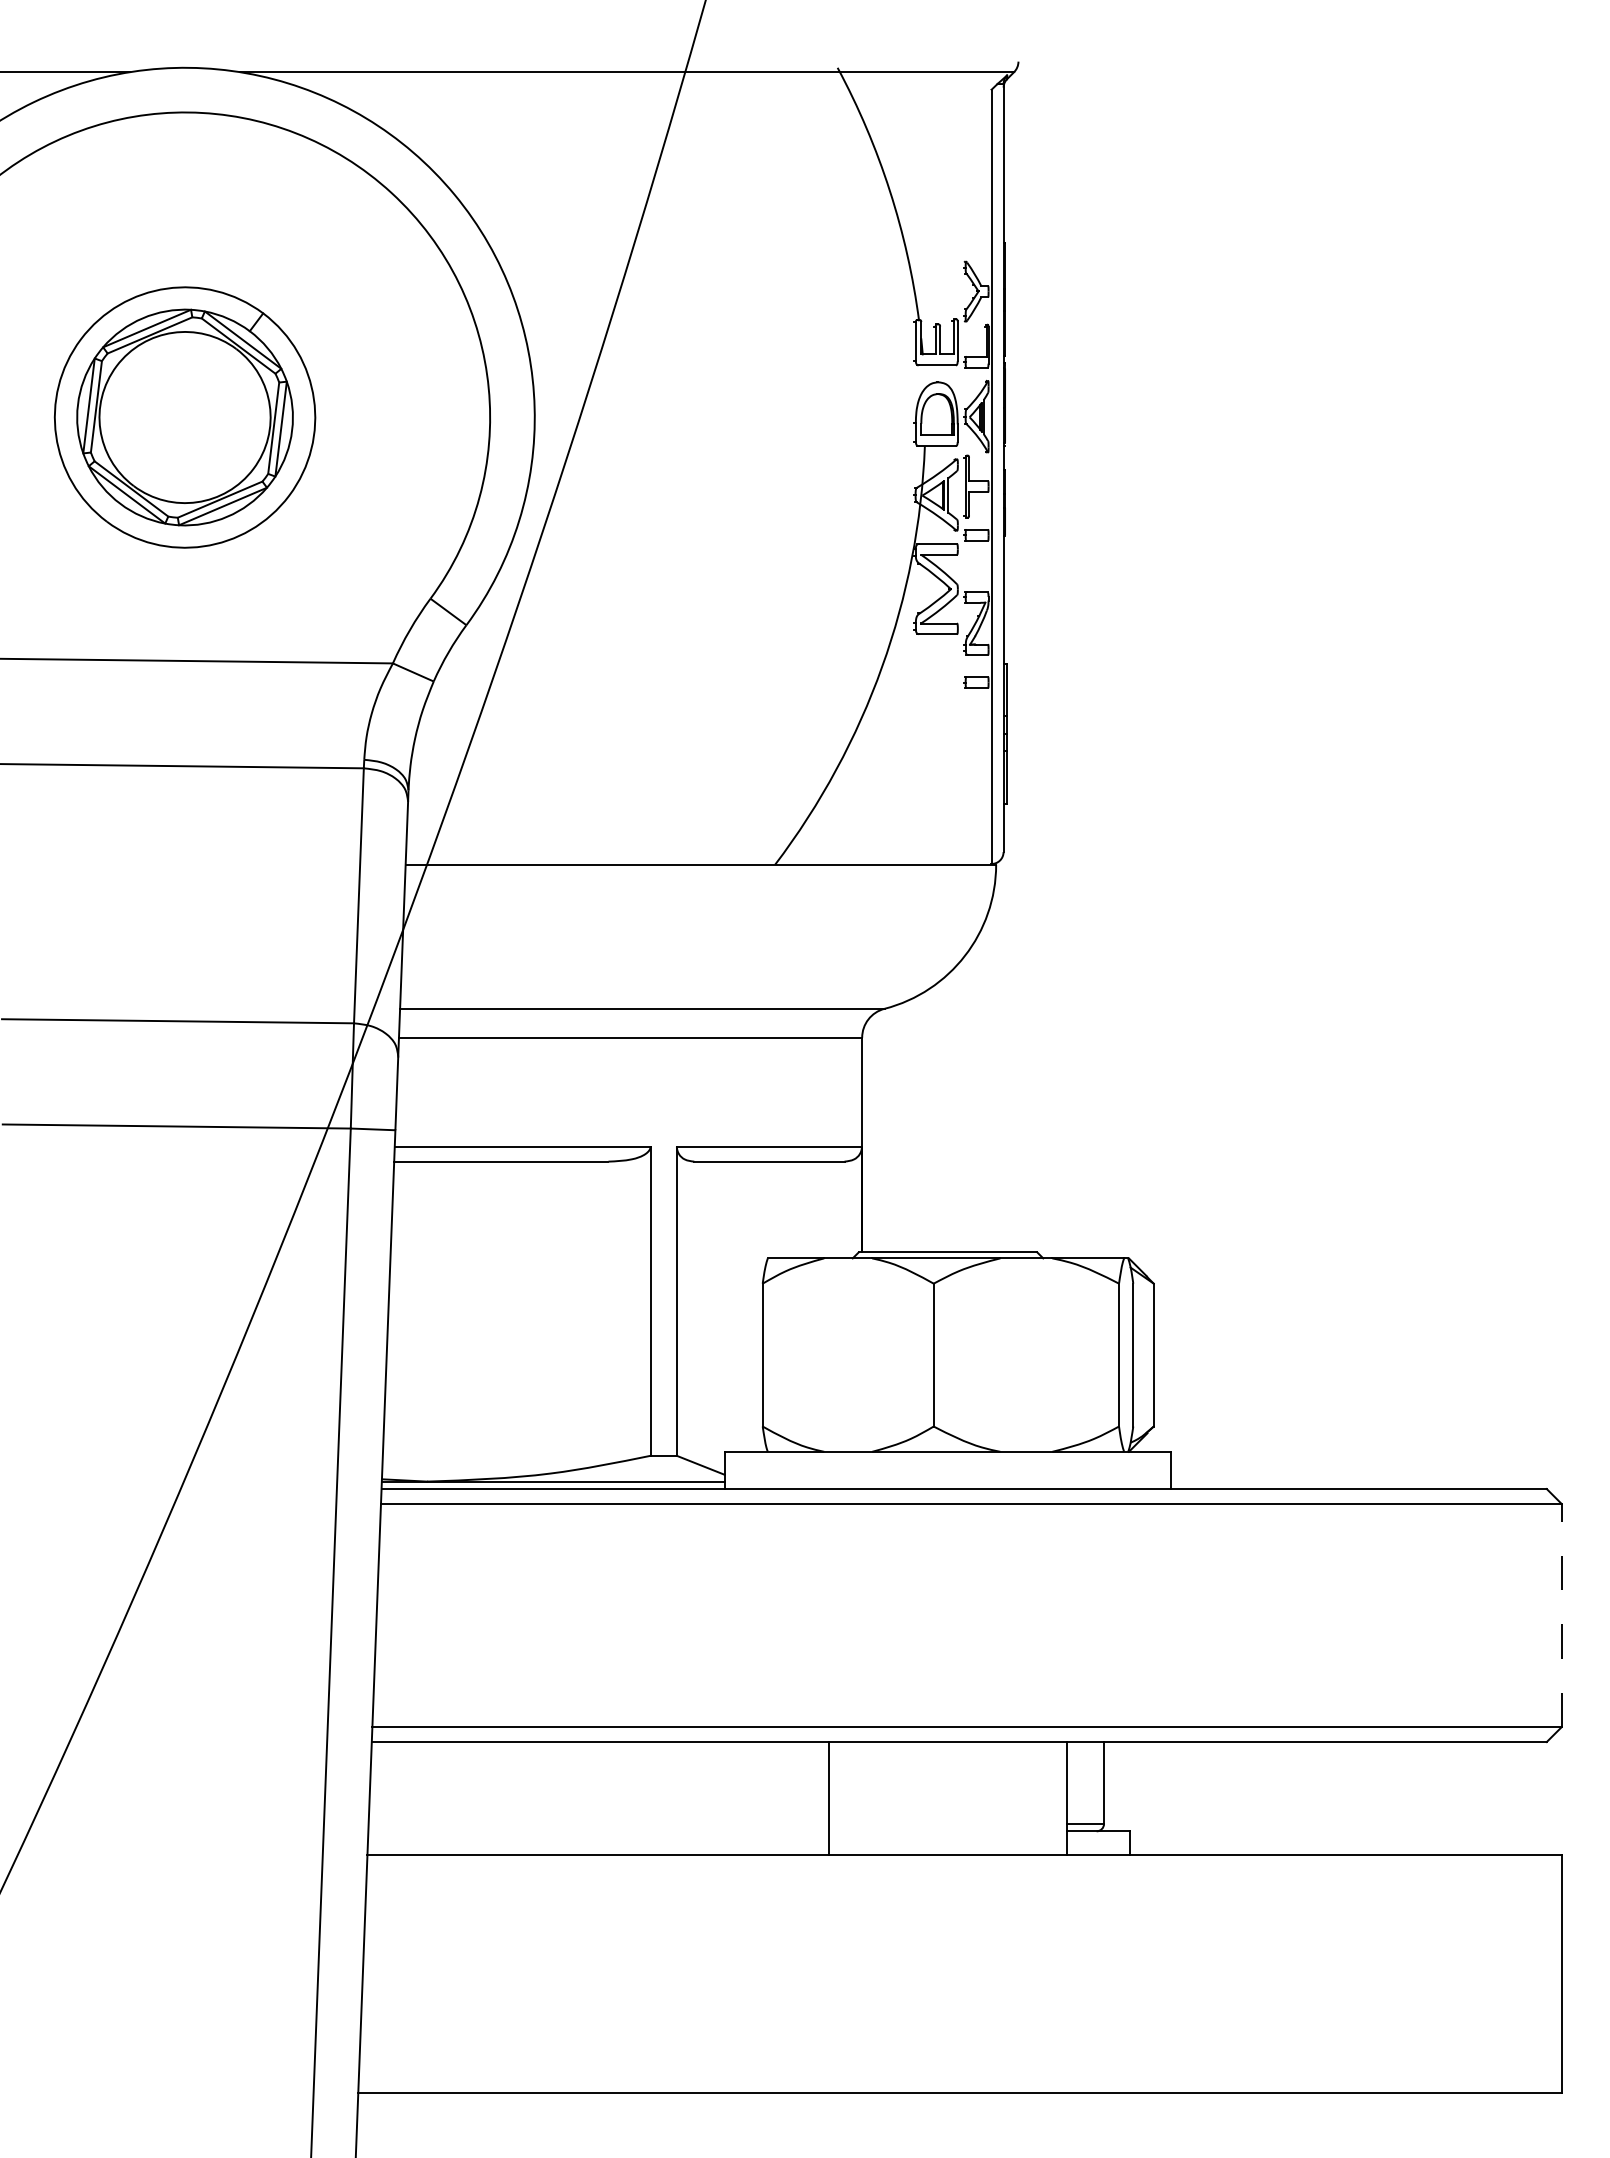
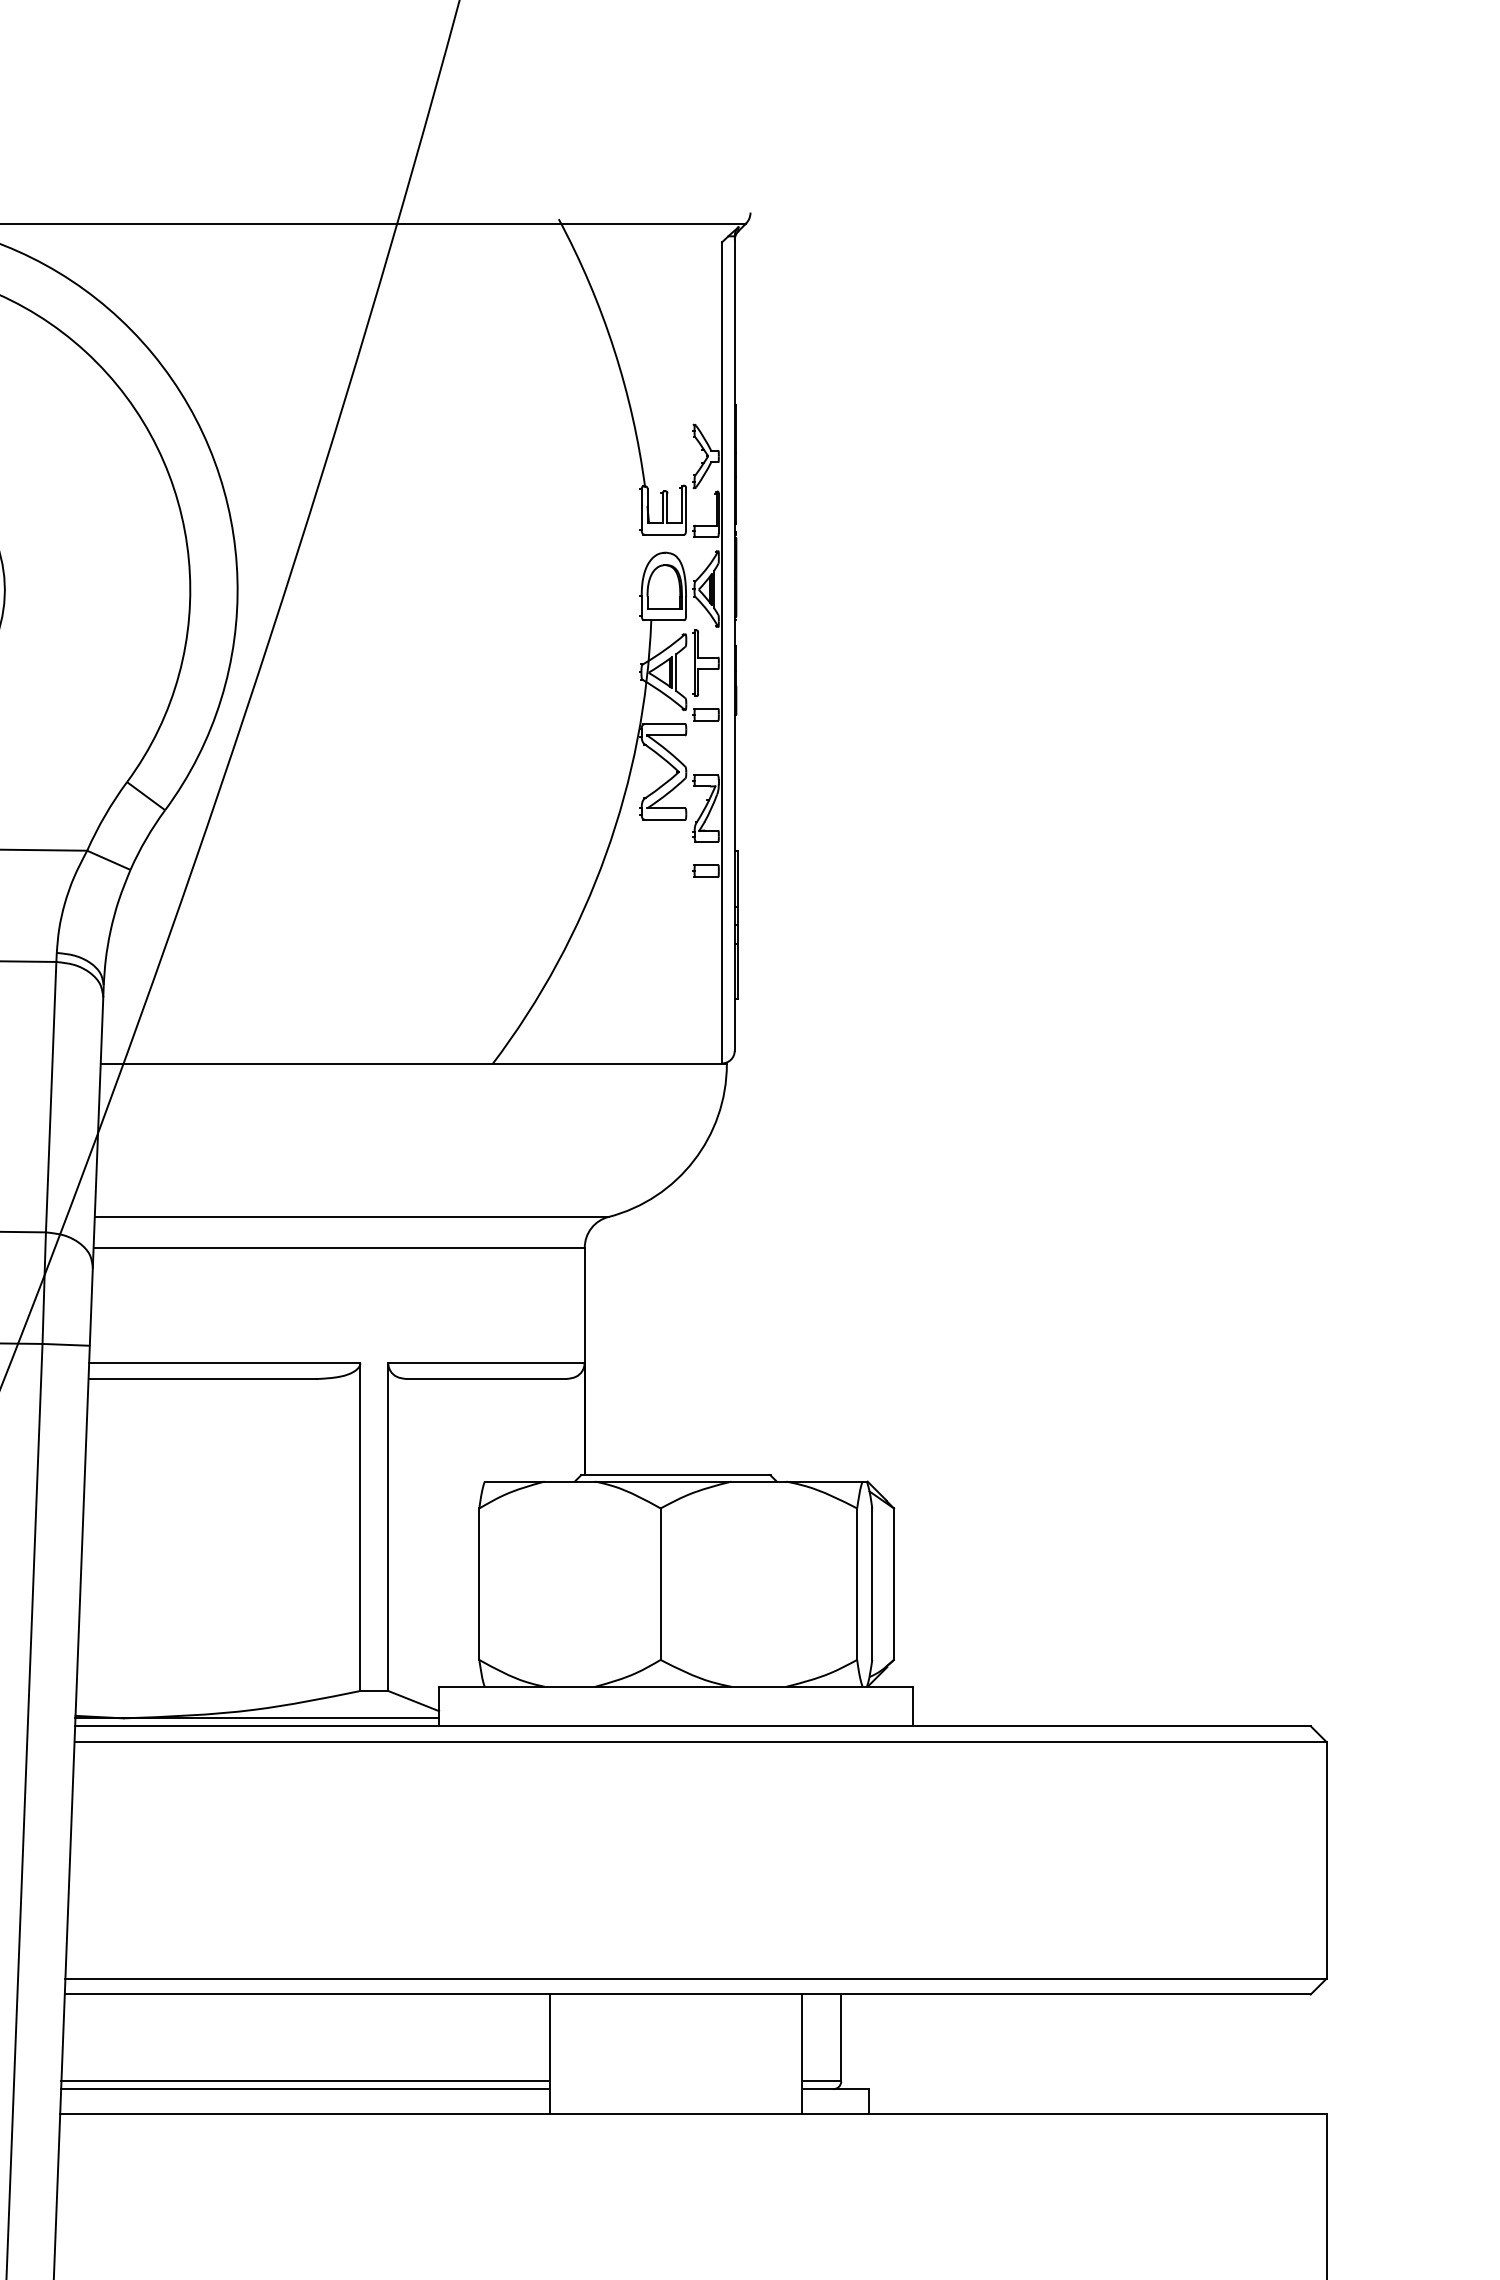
line: (1561, 1615) -> (1326, 1860), dashed -> solid
line: (598, 1823) -> (305, 2080), added
line: (598, 1831) -> (305, 2089), added

